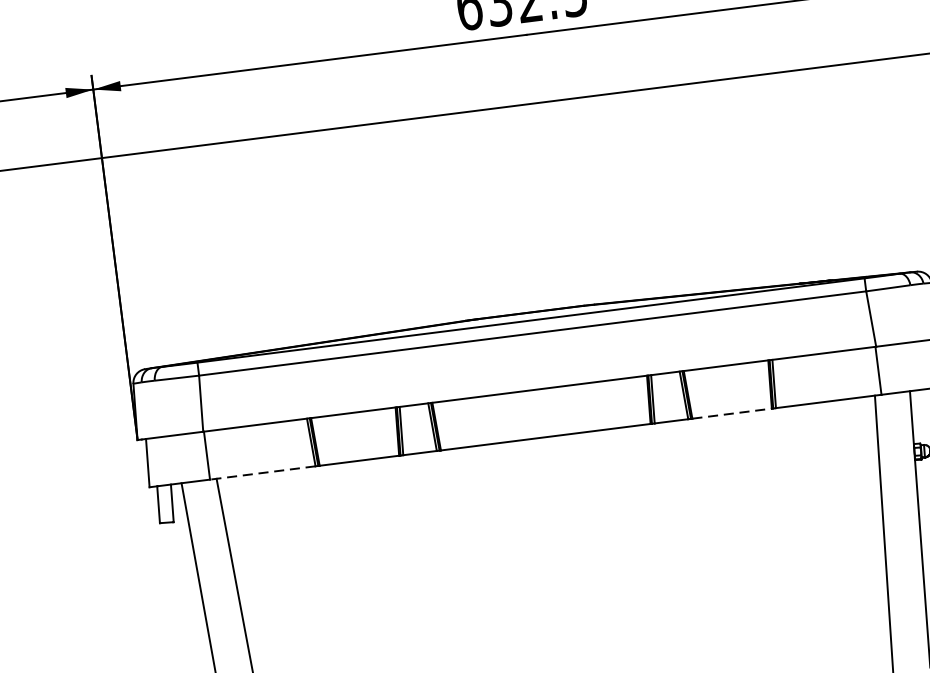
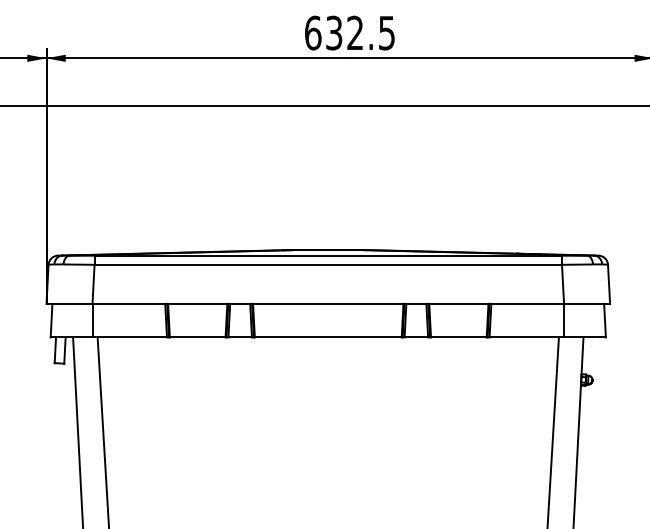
line: (731, 413) -> (458, 337), dashed -> solid
line: (263, 472) -> (130, 337), dashed -> solid

